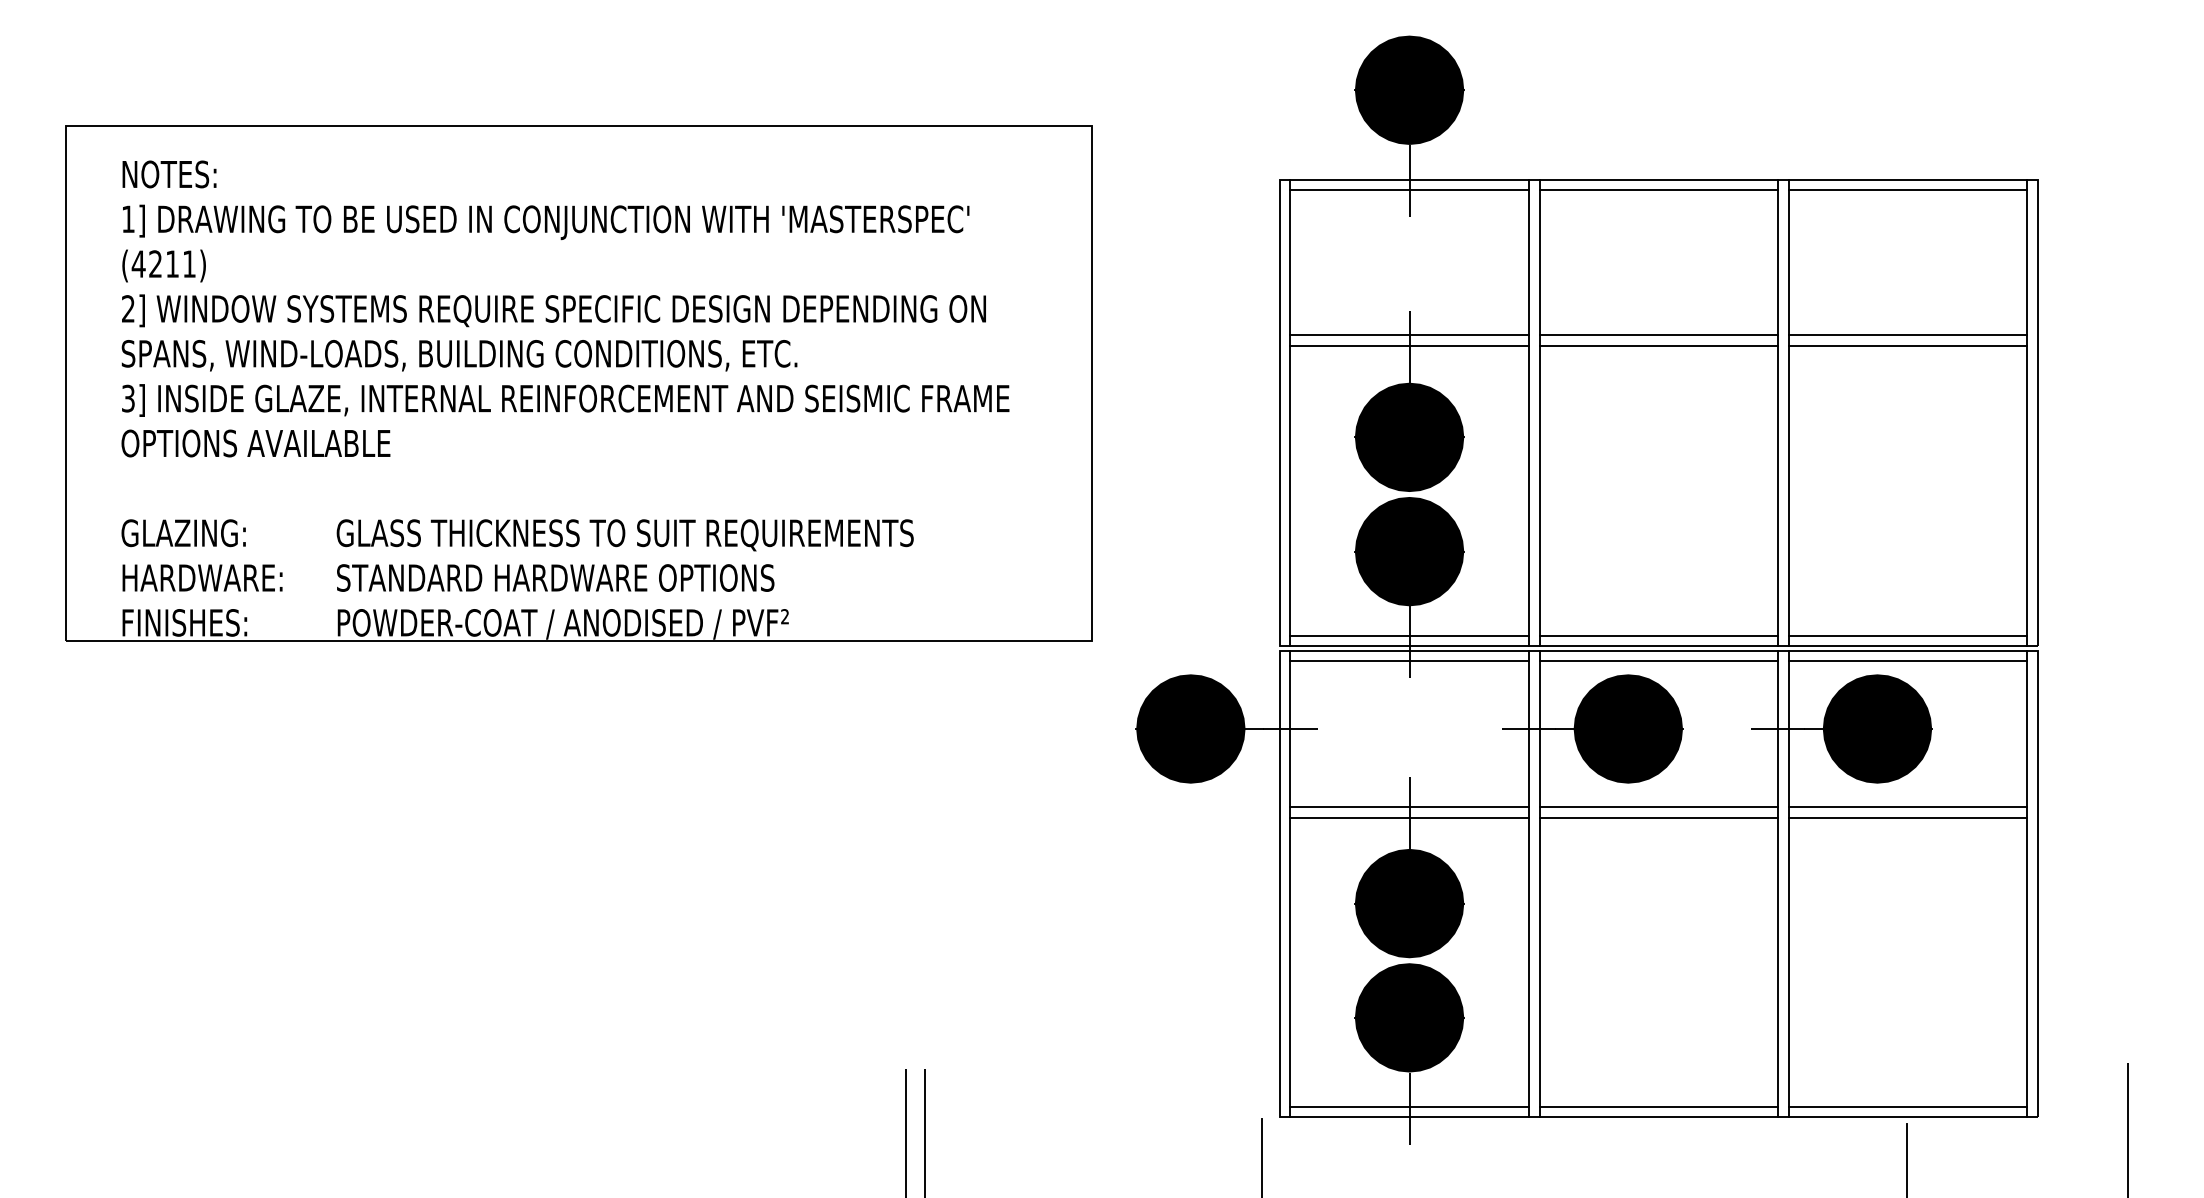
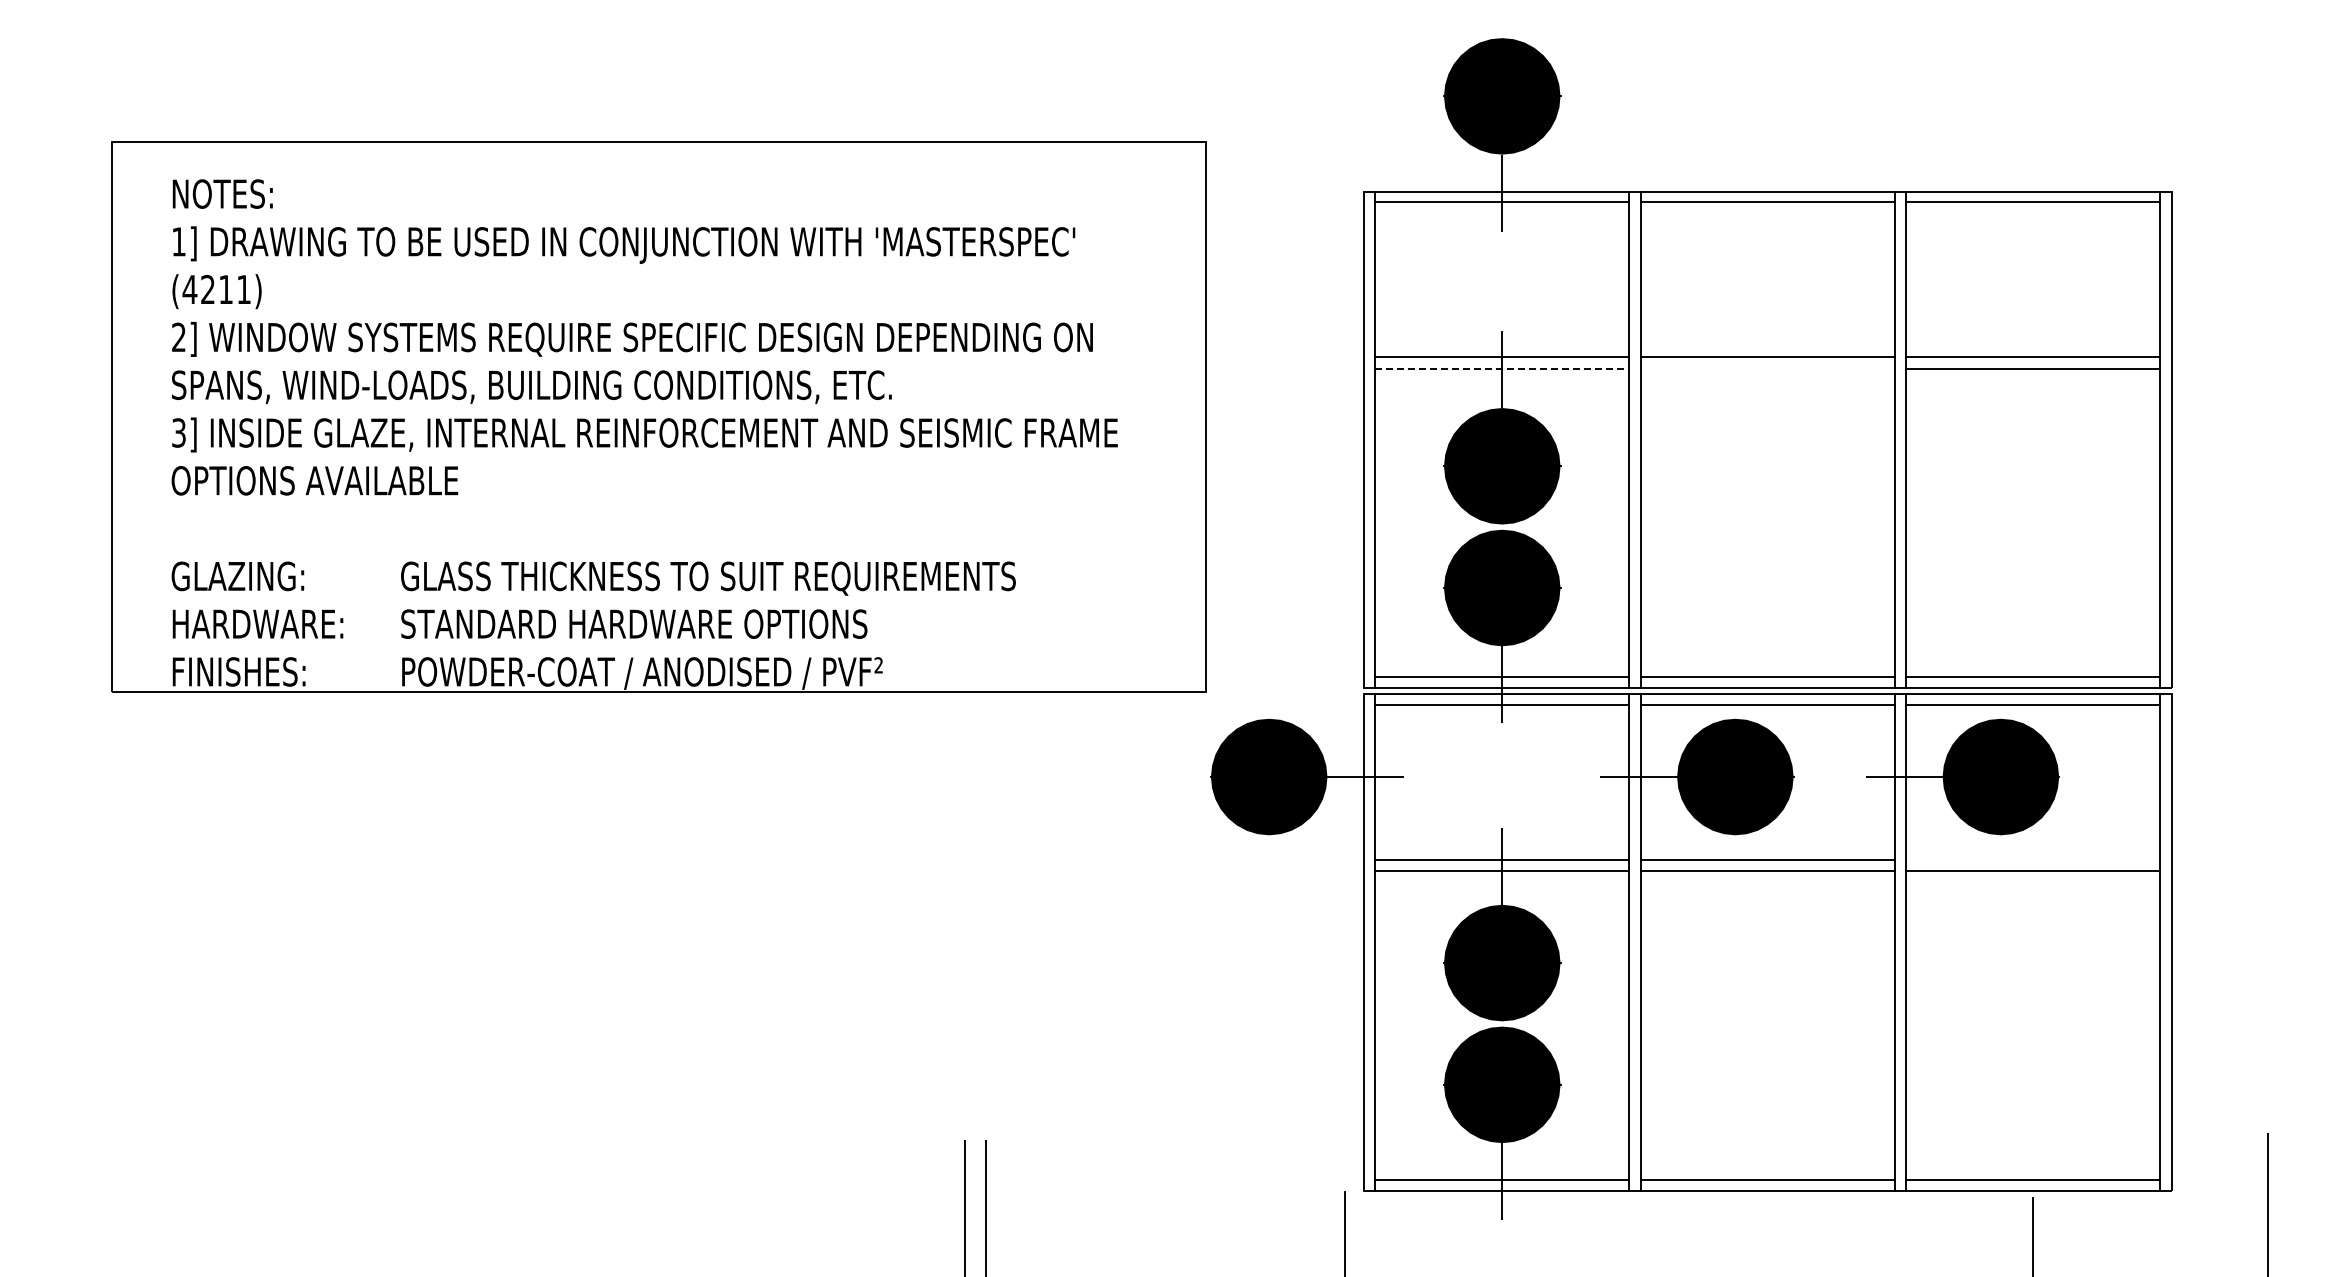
line: (1409, 345) -> (1502, 368), solid -> dashed
line: (1658, 345) -> (1767, 368), removed
part: (578, 383) -> (658, 416), moved
line: (1908, 806) -> (2033, 859), removed

